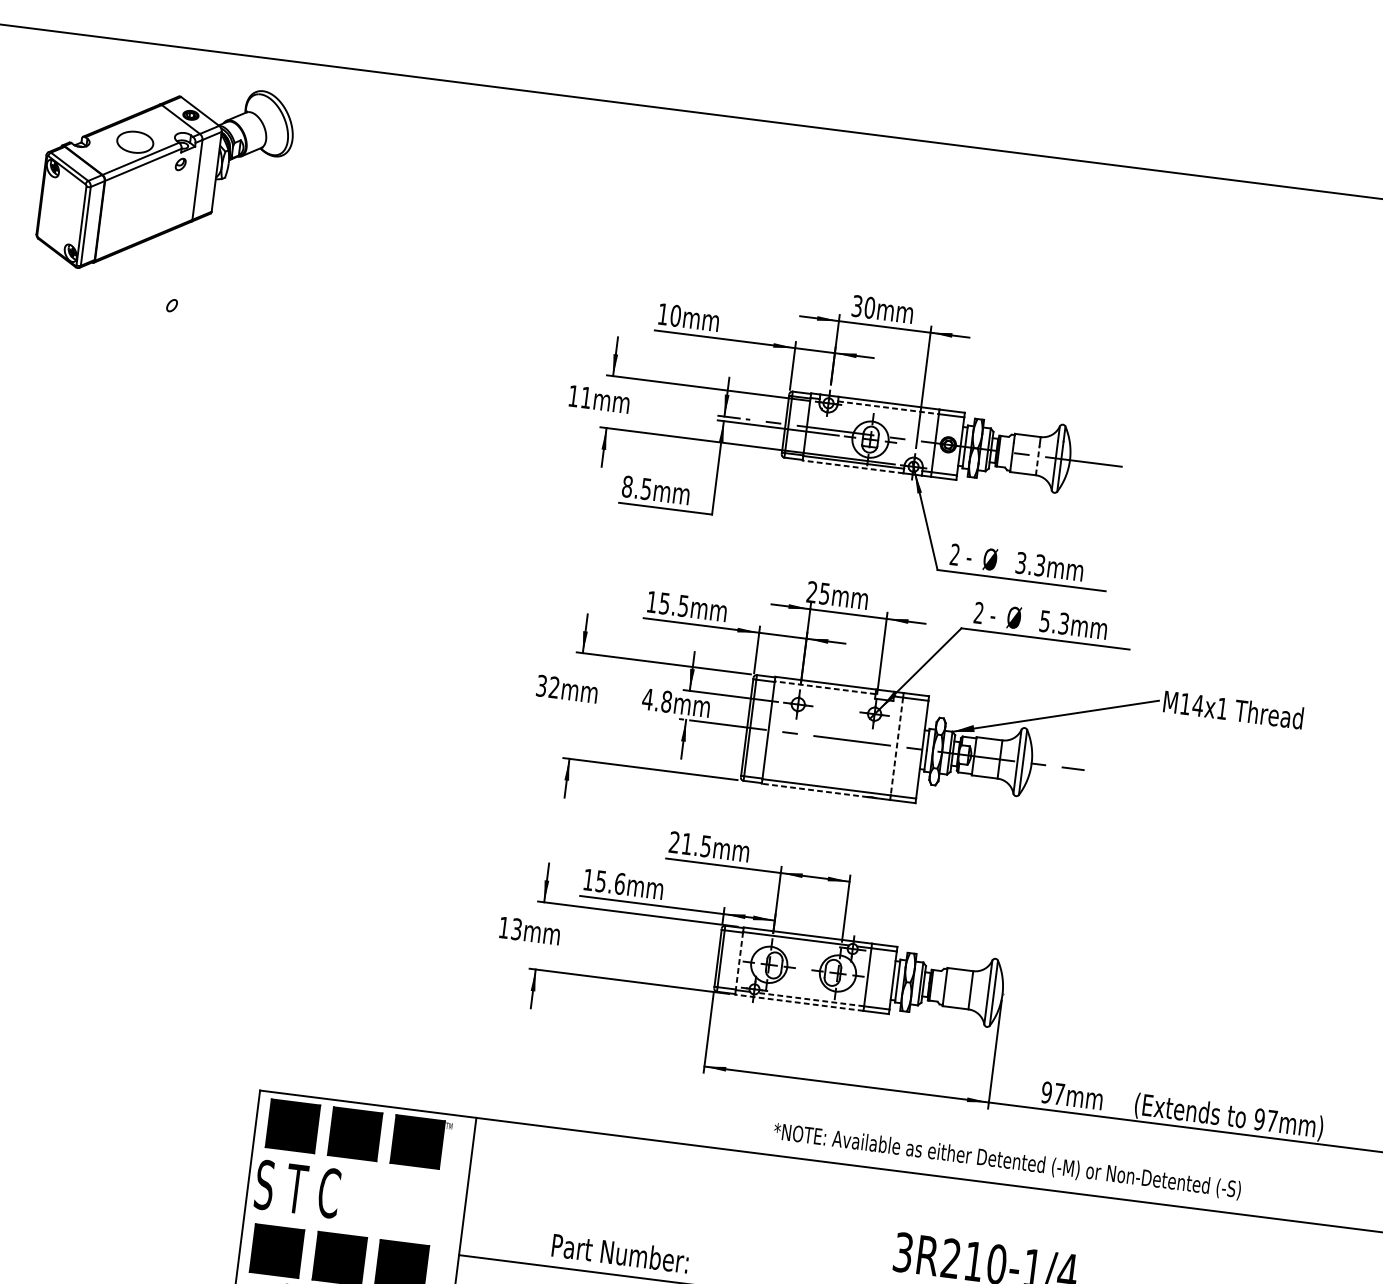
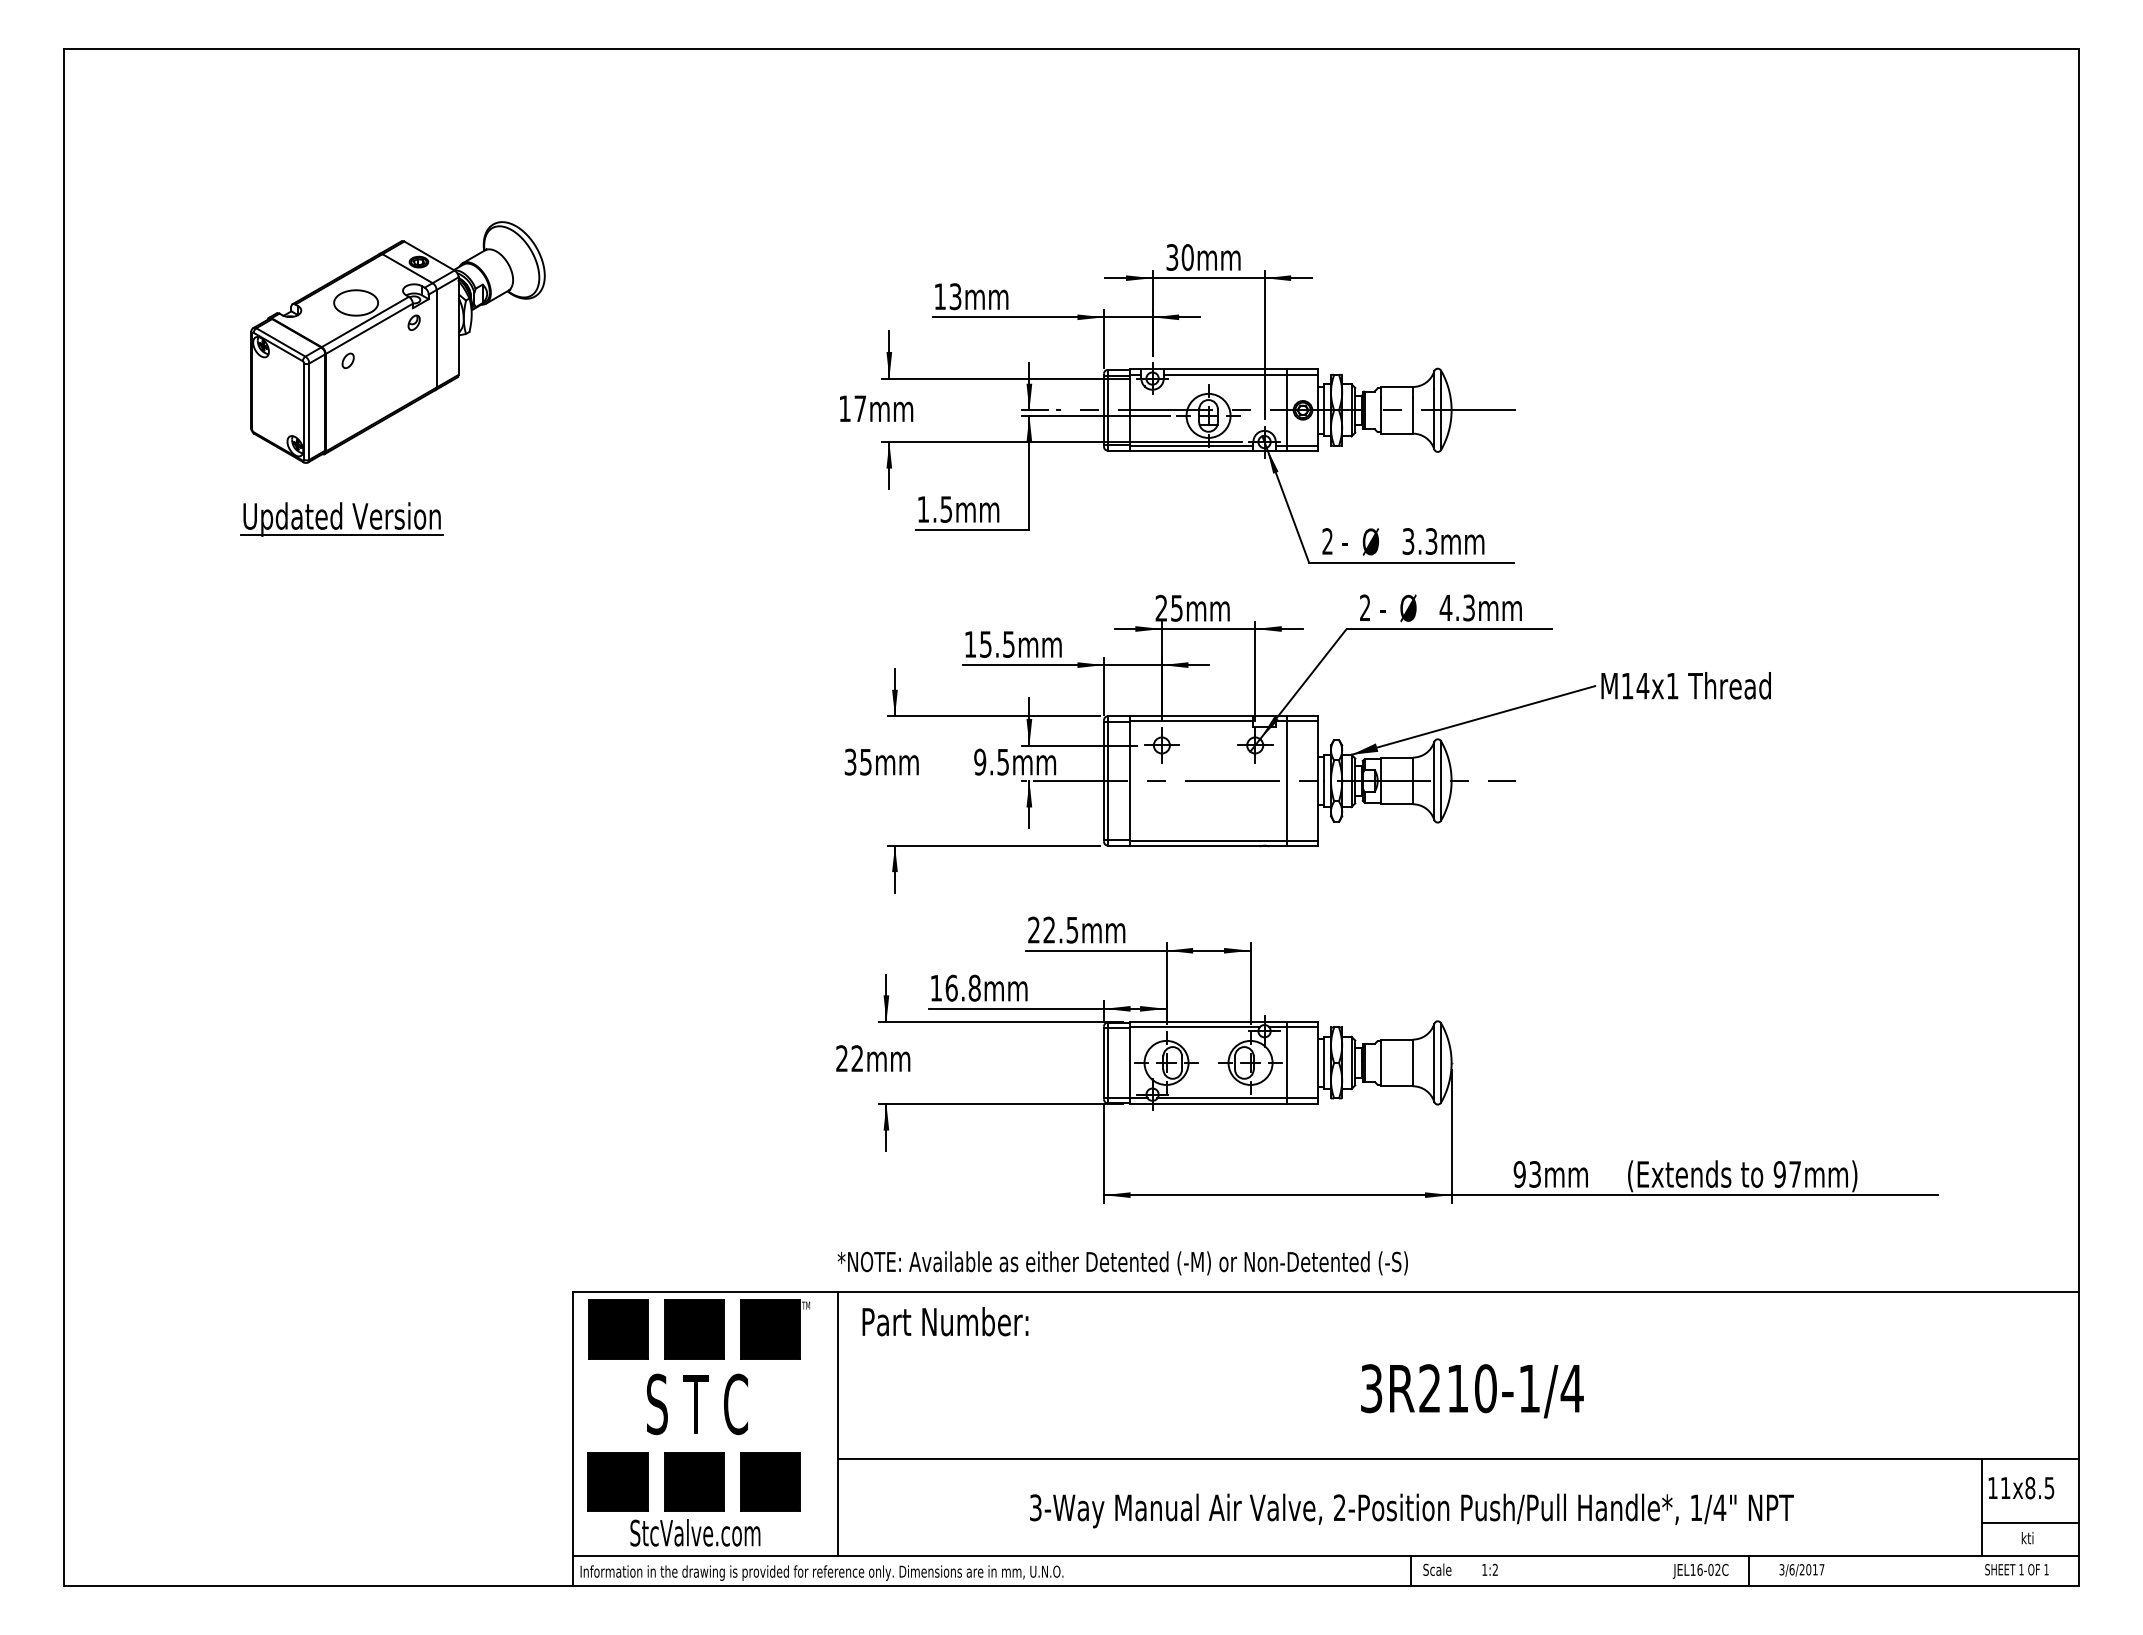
part: (165, 178) -> (397, 342), moved
text: (675, 315) -> (955, 296), 10mm -> 13mm
text: (585, 397) -> (859, 408), 11mm -> 17mm
line: (888, 407) -> (1225, 374), dashed -> solid
part: (150, 434) -> (341, 519), added
line: (1037, 460) -> (1412, 415), dashed -> solid
line: (852, 467) -> (1191, 451), dashed -> solid
text: (627, 486) -> (923, 509), 8.5mm -> 1.5mm
text: (1044, 621) -> (1445, 608), 5.3mm -> 4.3mm
text: (554, 687) -> (865, 761), 32mm -> 35mm
line: (824, 687) -> (1191, 721), dashed -> solid
text: (657, 700) -> (991, 761), 4.8mm -> 9.5mm
line: (896, 746) -> (1286, 780), dashed -> solid
line: (814, 790) -> (1194, 846), dashed -> solid
text: (686, 843) -> (1048, 929), 21.5mm -> 22.5mm
text: (610, 881) -> (962, 987), 15.6mm -> 16.8mm
text: (510, 928) -> (849, 1058), 13mm -> 22mm
line: (739, 961) -> (1130, 1063), dashed -> solid
line: (811, 999) -> (1222, 1098), dashed -> solid
line: (799, 1003) -> (1208, 1104), dashed -> solid
text: (1058, 1094) -> (1534, 1174), 97mm -> 93mm
text: (1007, 1161) -> (1122, 1263), moved
text: (296, 1189) -> (696, 1404), moved
text: (620, 1253) -> (945, 1321), moved

